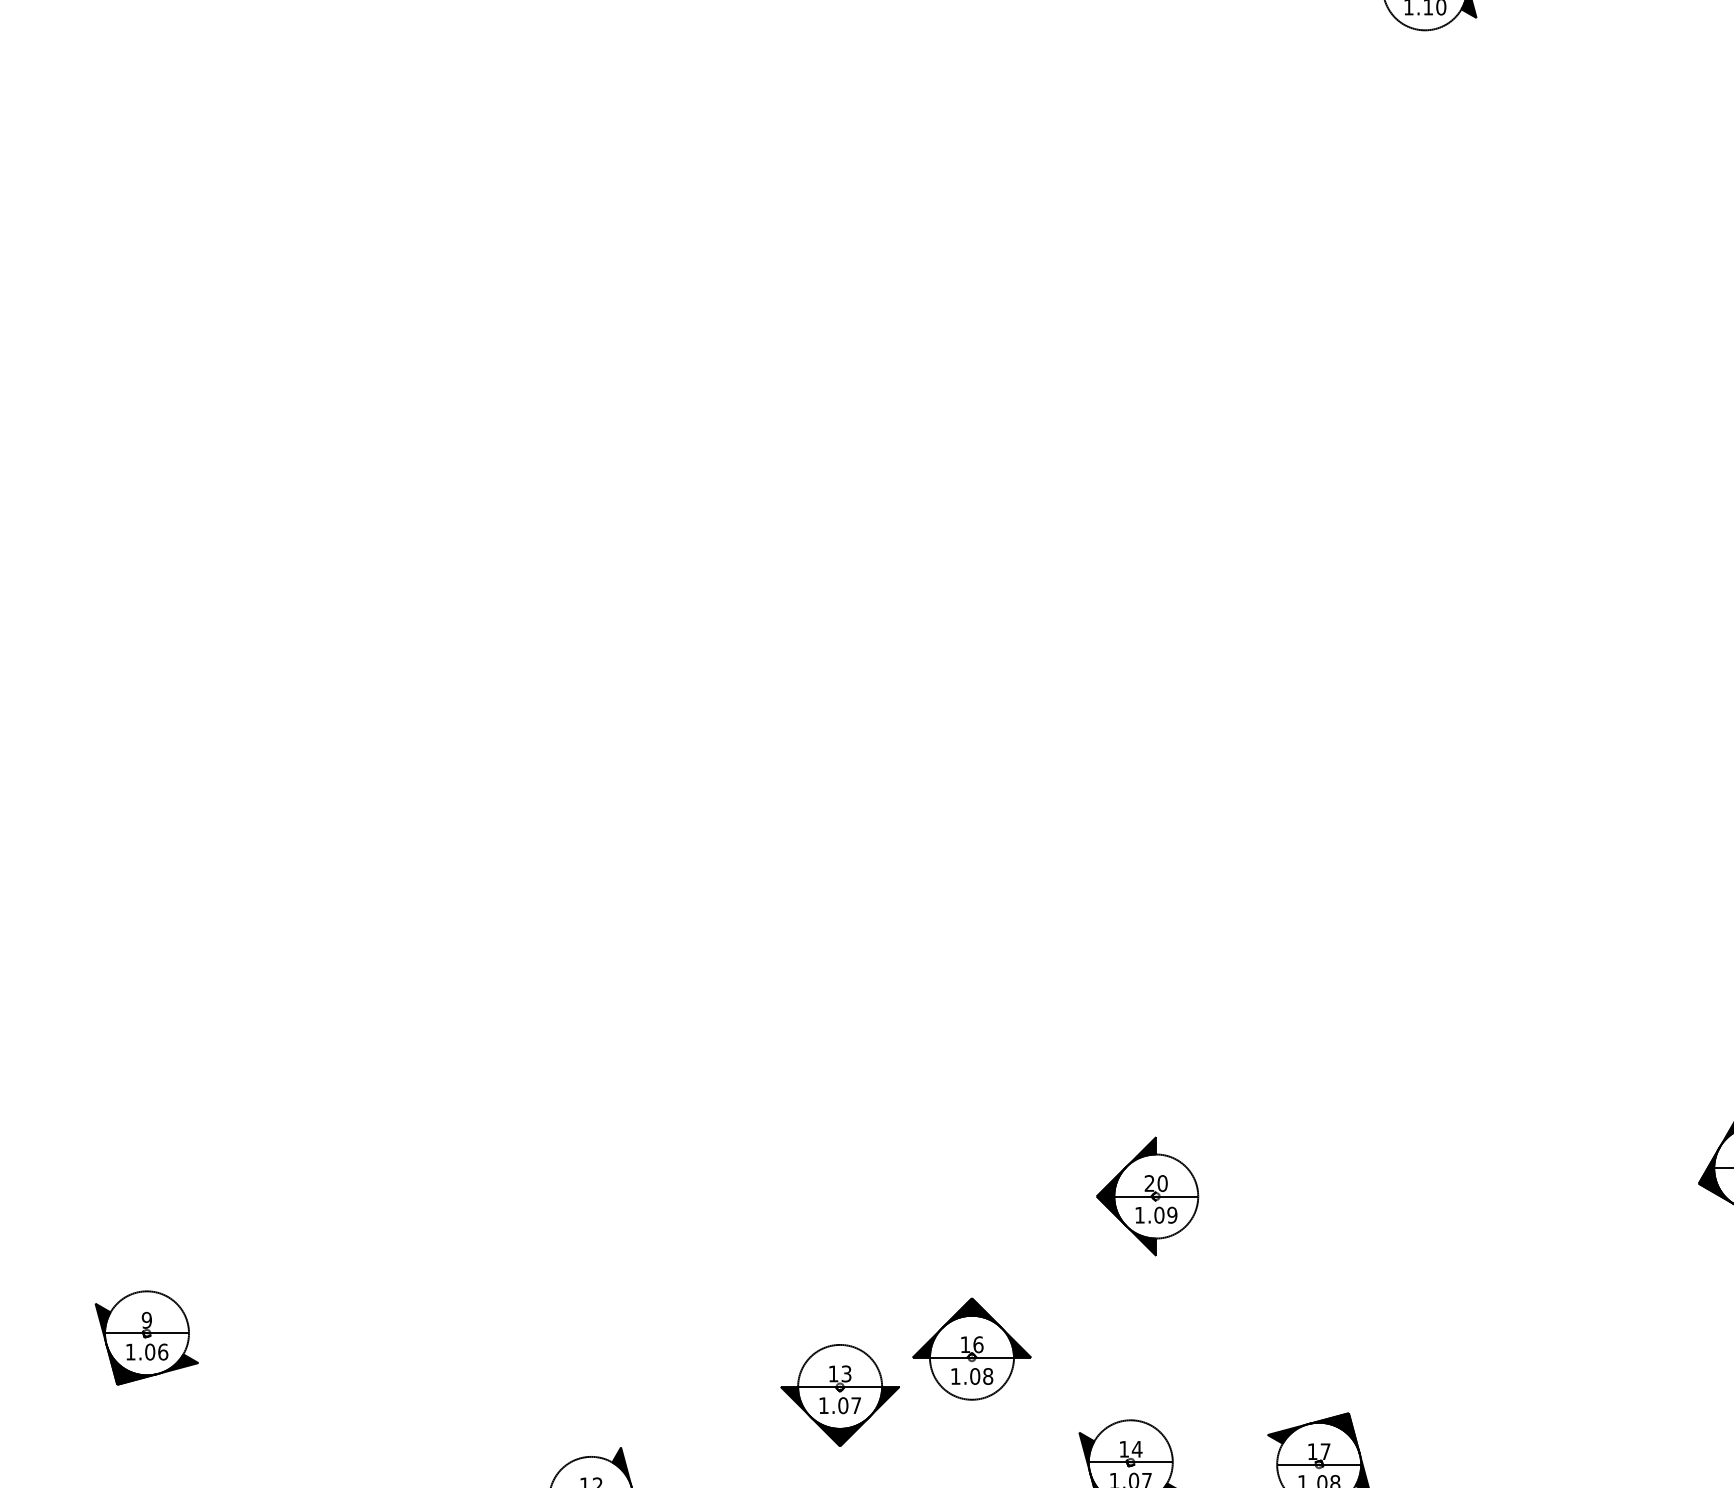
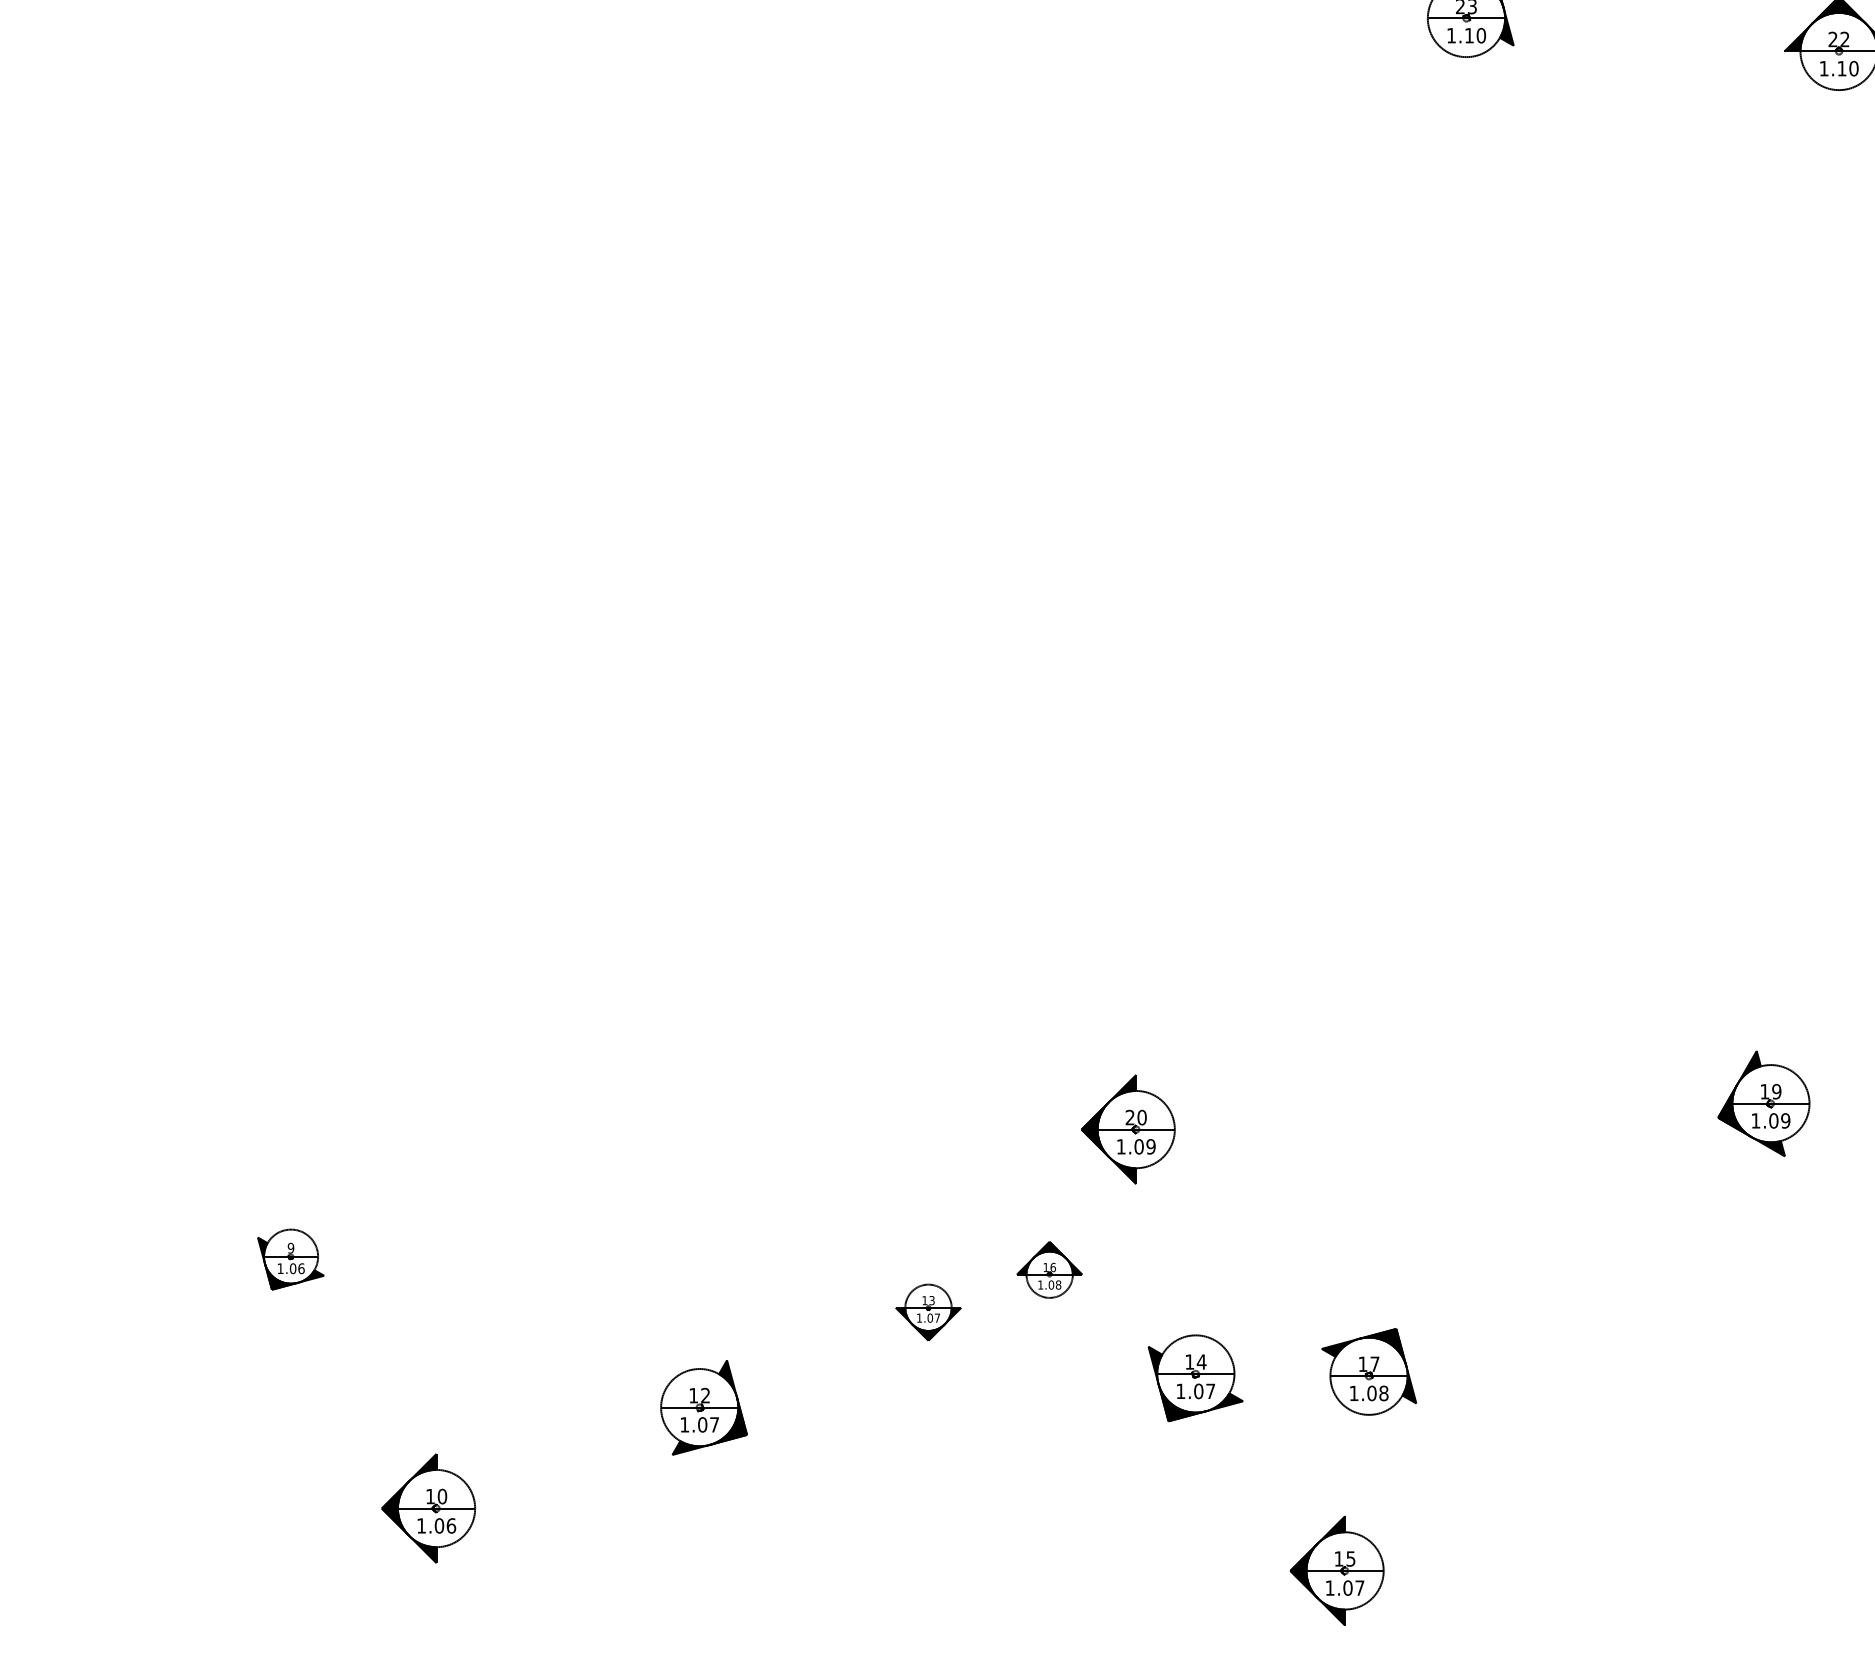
part: (1147, 1196) -> (1128, 1129), moved
part: (146, 1337) -> (290, 1259), size x0.7
part: (971, 1348) -> (1049, 1269), size x0.6
part: (840, 1395) -> (928, 1312), size x0.6

